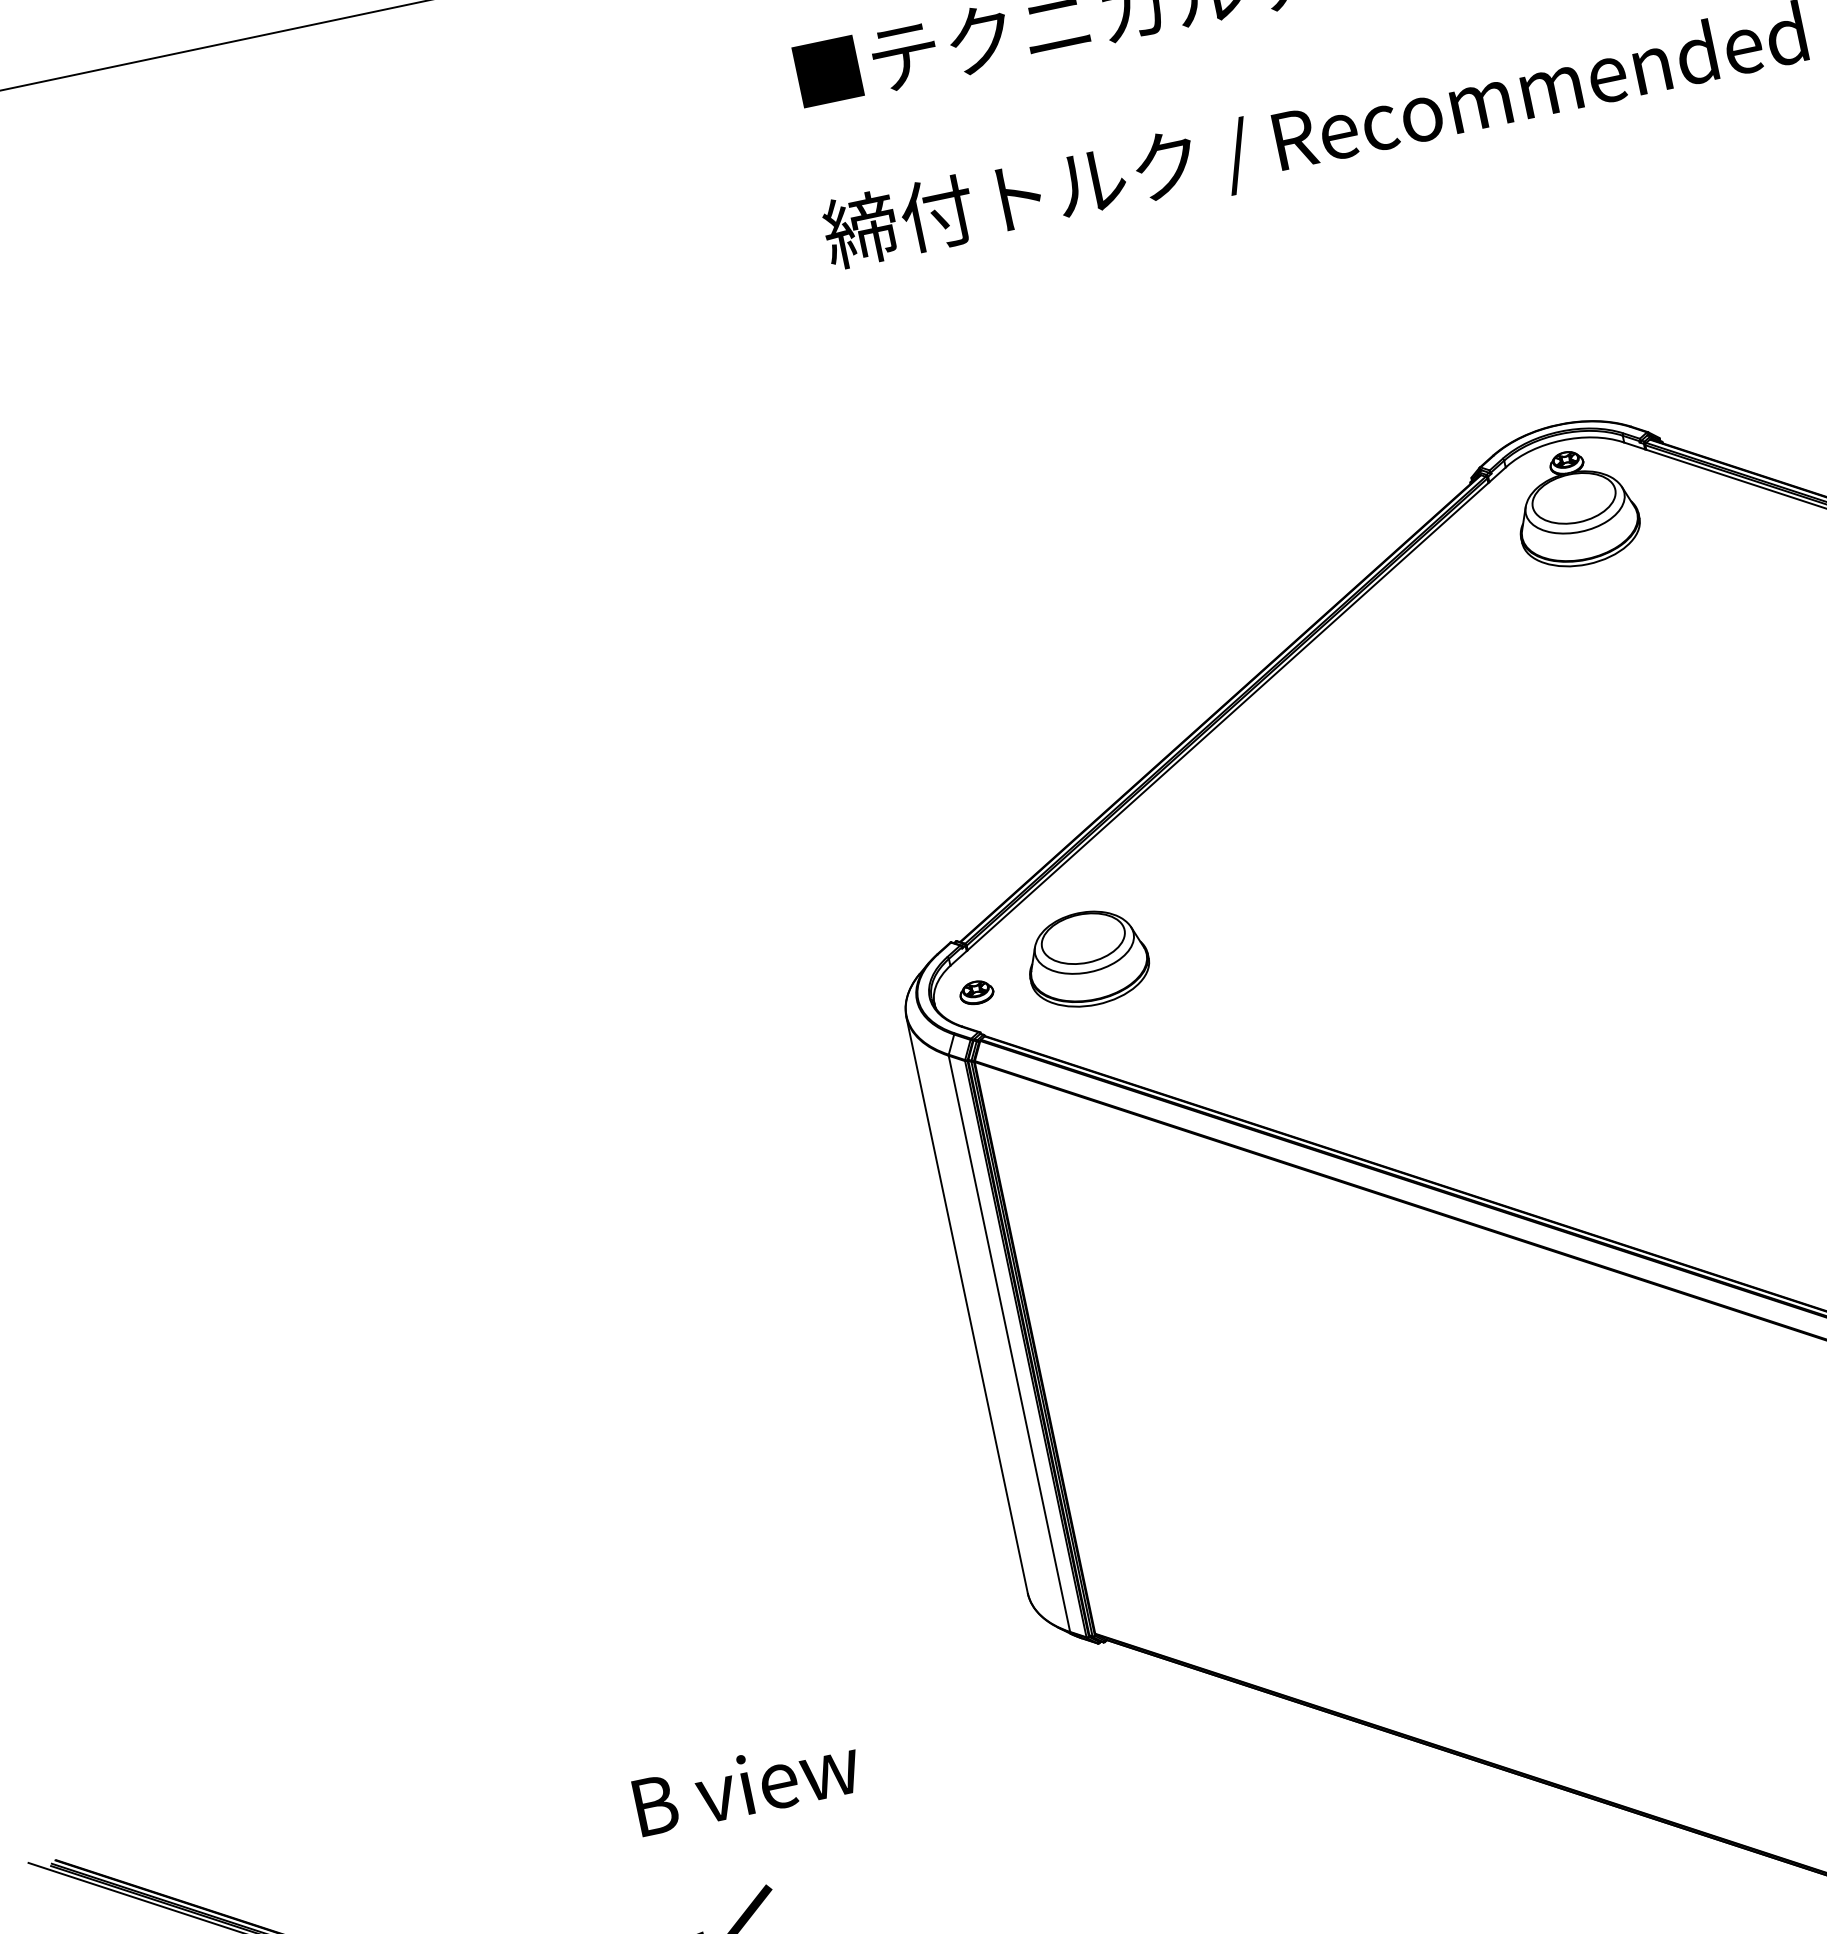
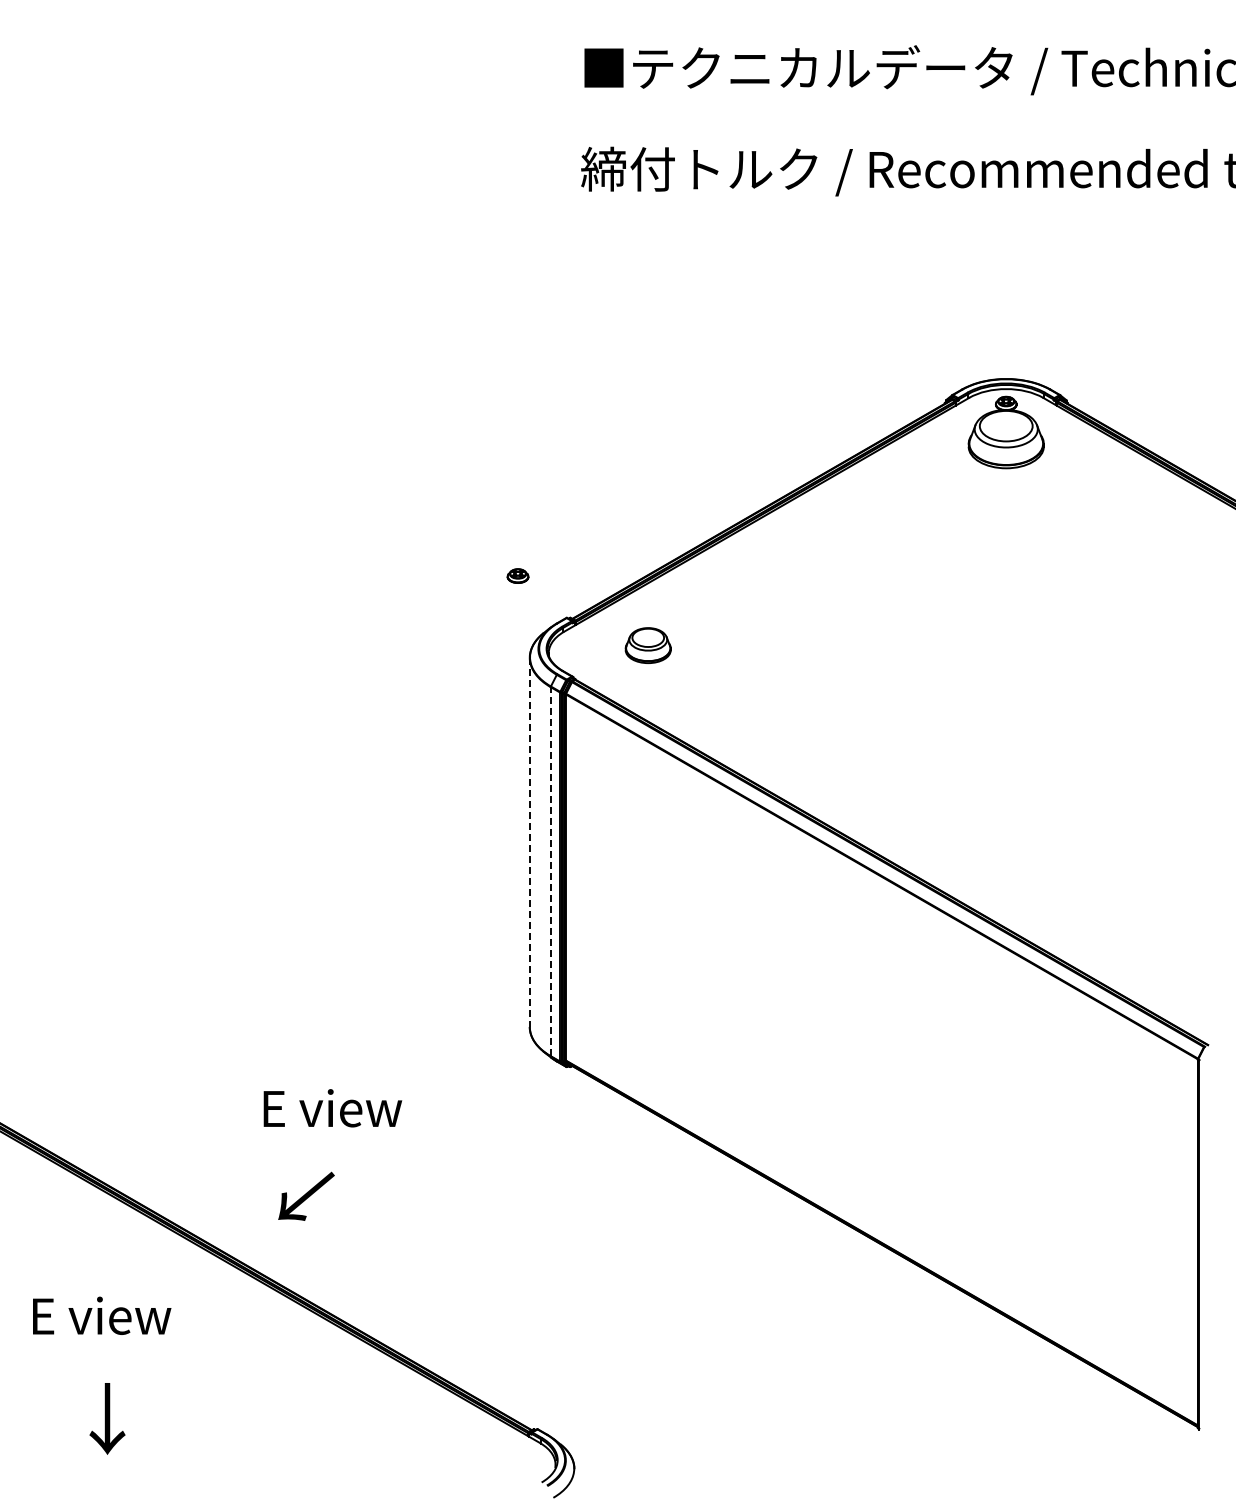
part: (1086, 958) -> (647, 645), size x0.6
part: (975, 991) -> (517, 575), moved
line: (966, 1305) -> (529, 842), solid -> dashed
line: (1008, 1343) -> (550, 871), solid -> dashed
text: (746, 1785) -> (332, 1108), B view -> E view

